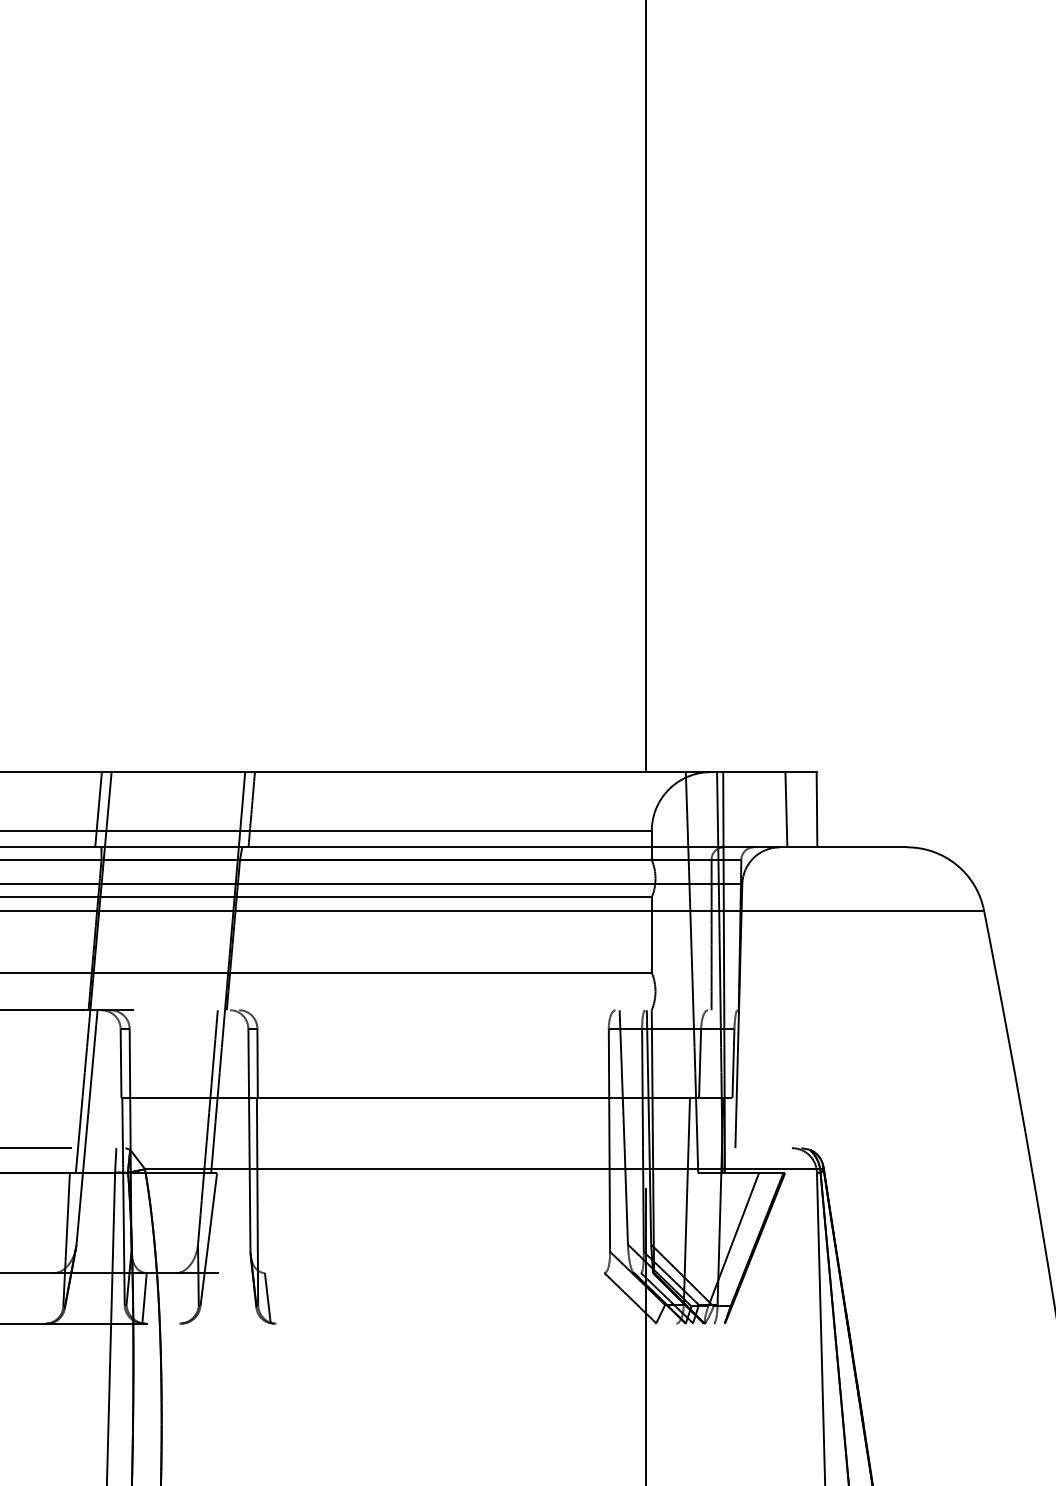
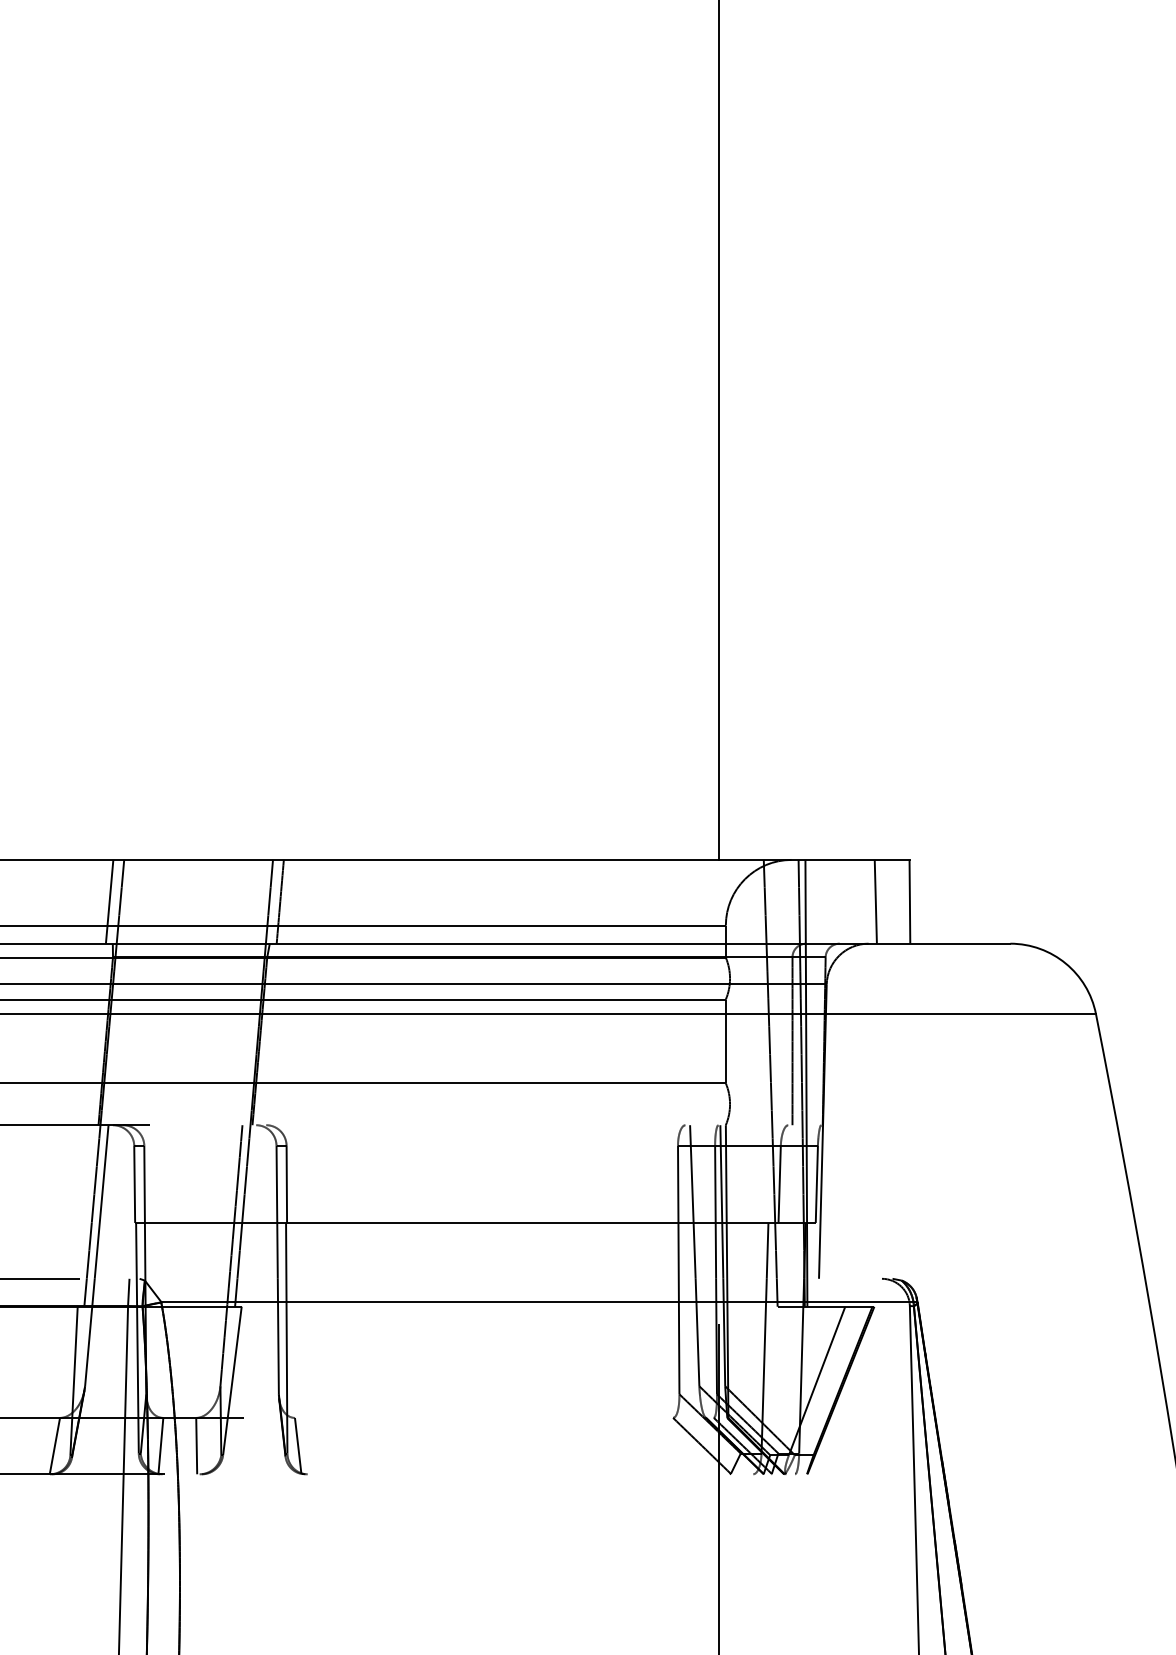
line: (49, 1298) -> (54, 1446), added
line: (176, 1298) -> (196, 1446), added

